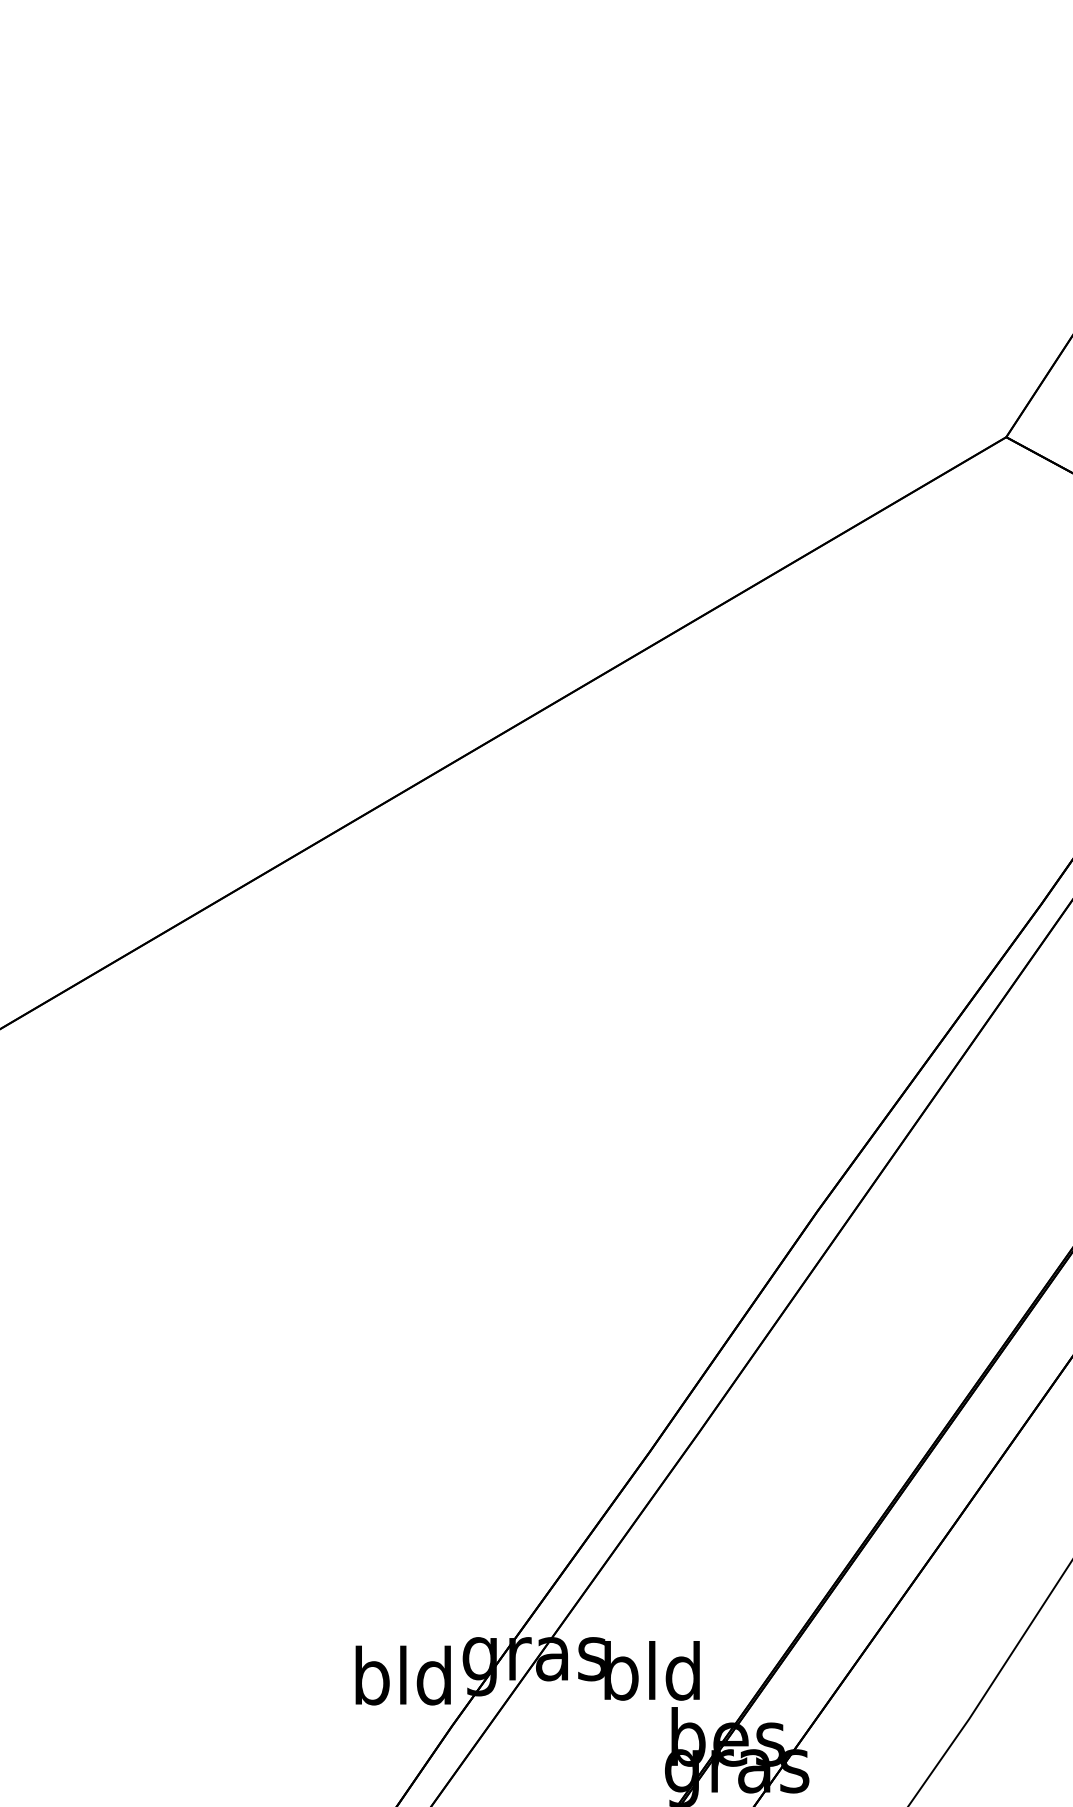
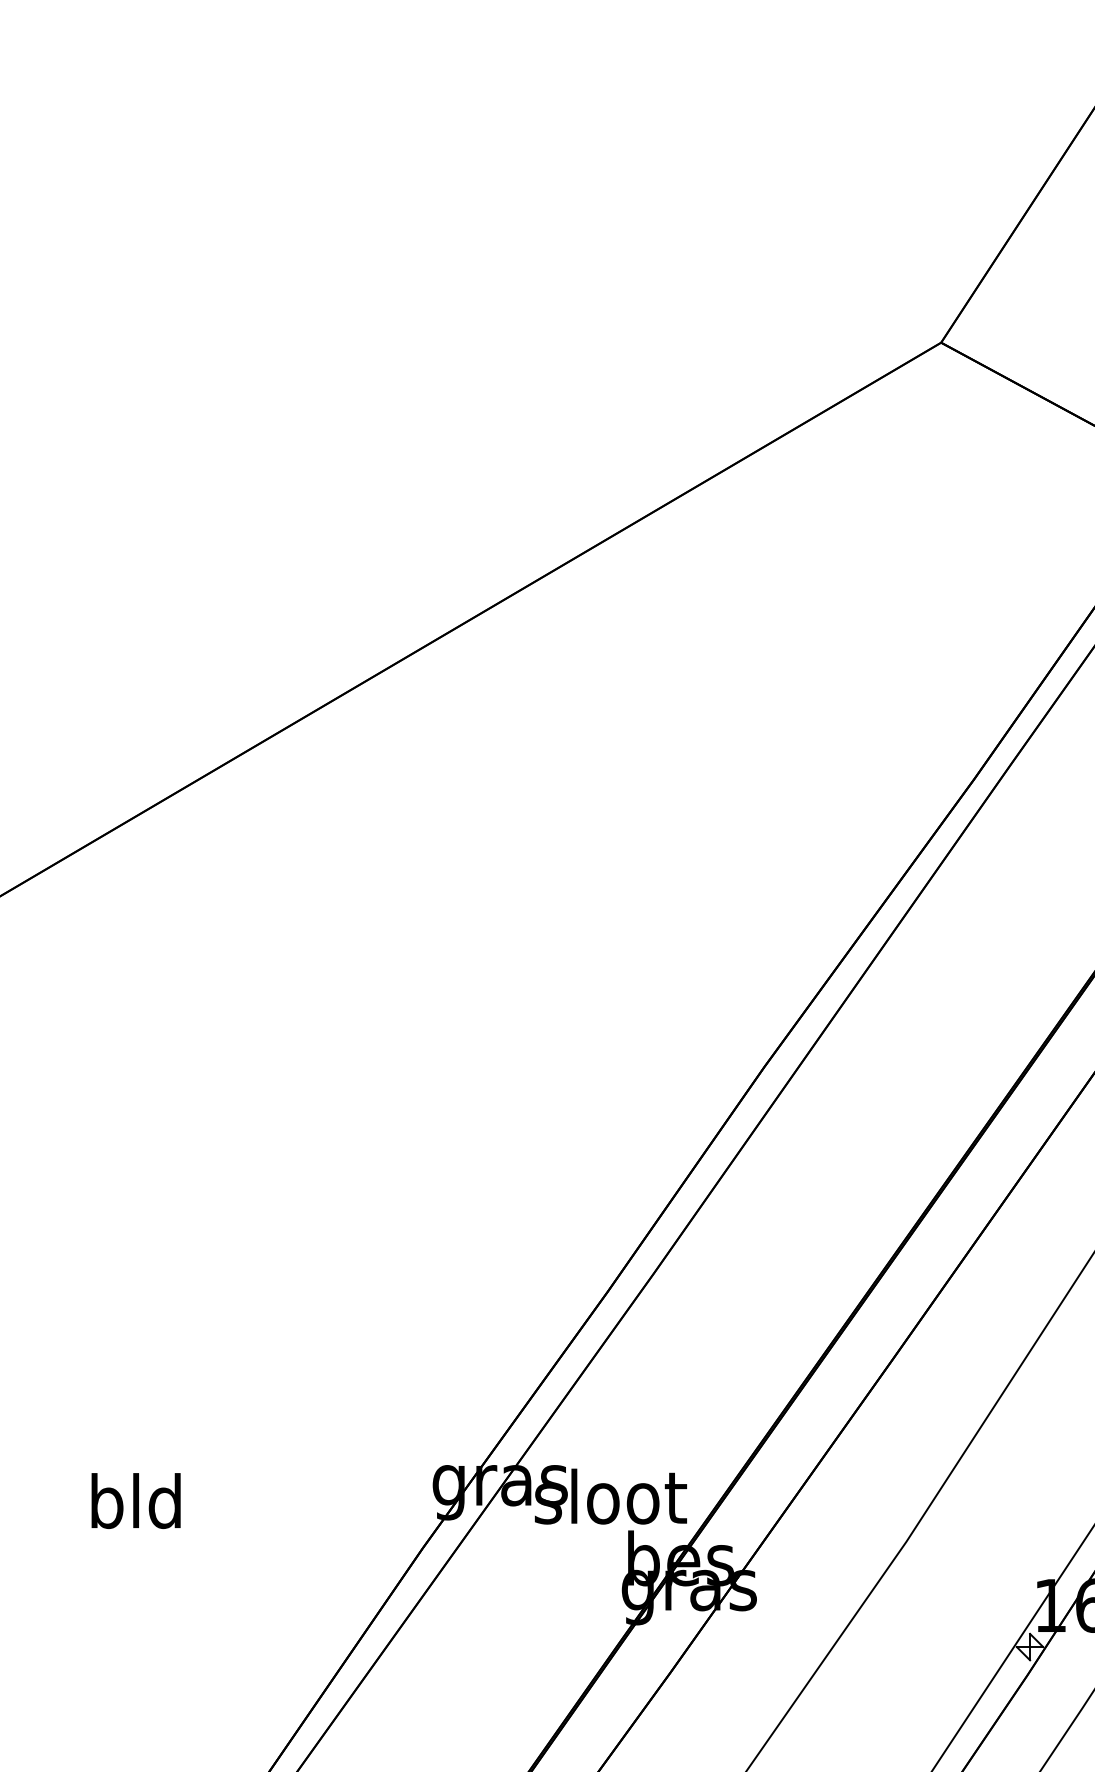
text: (652, 1670) -> (610, 1496), bld -> sloot
text: (402, 1675) -> (135, 1500), moved

